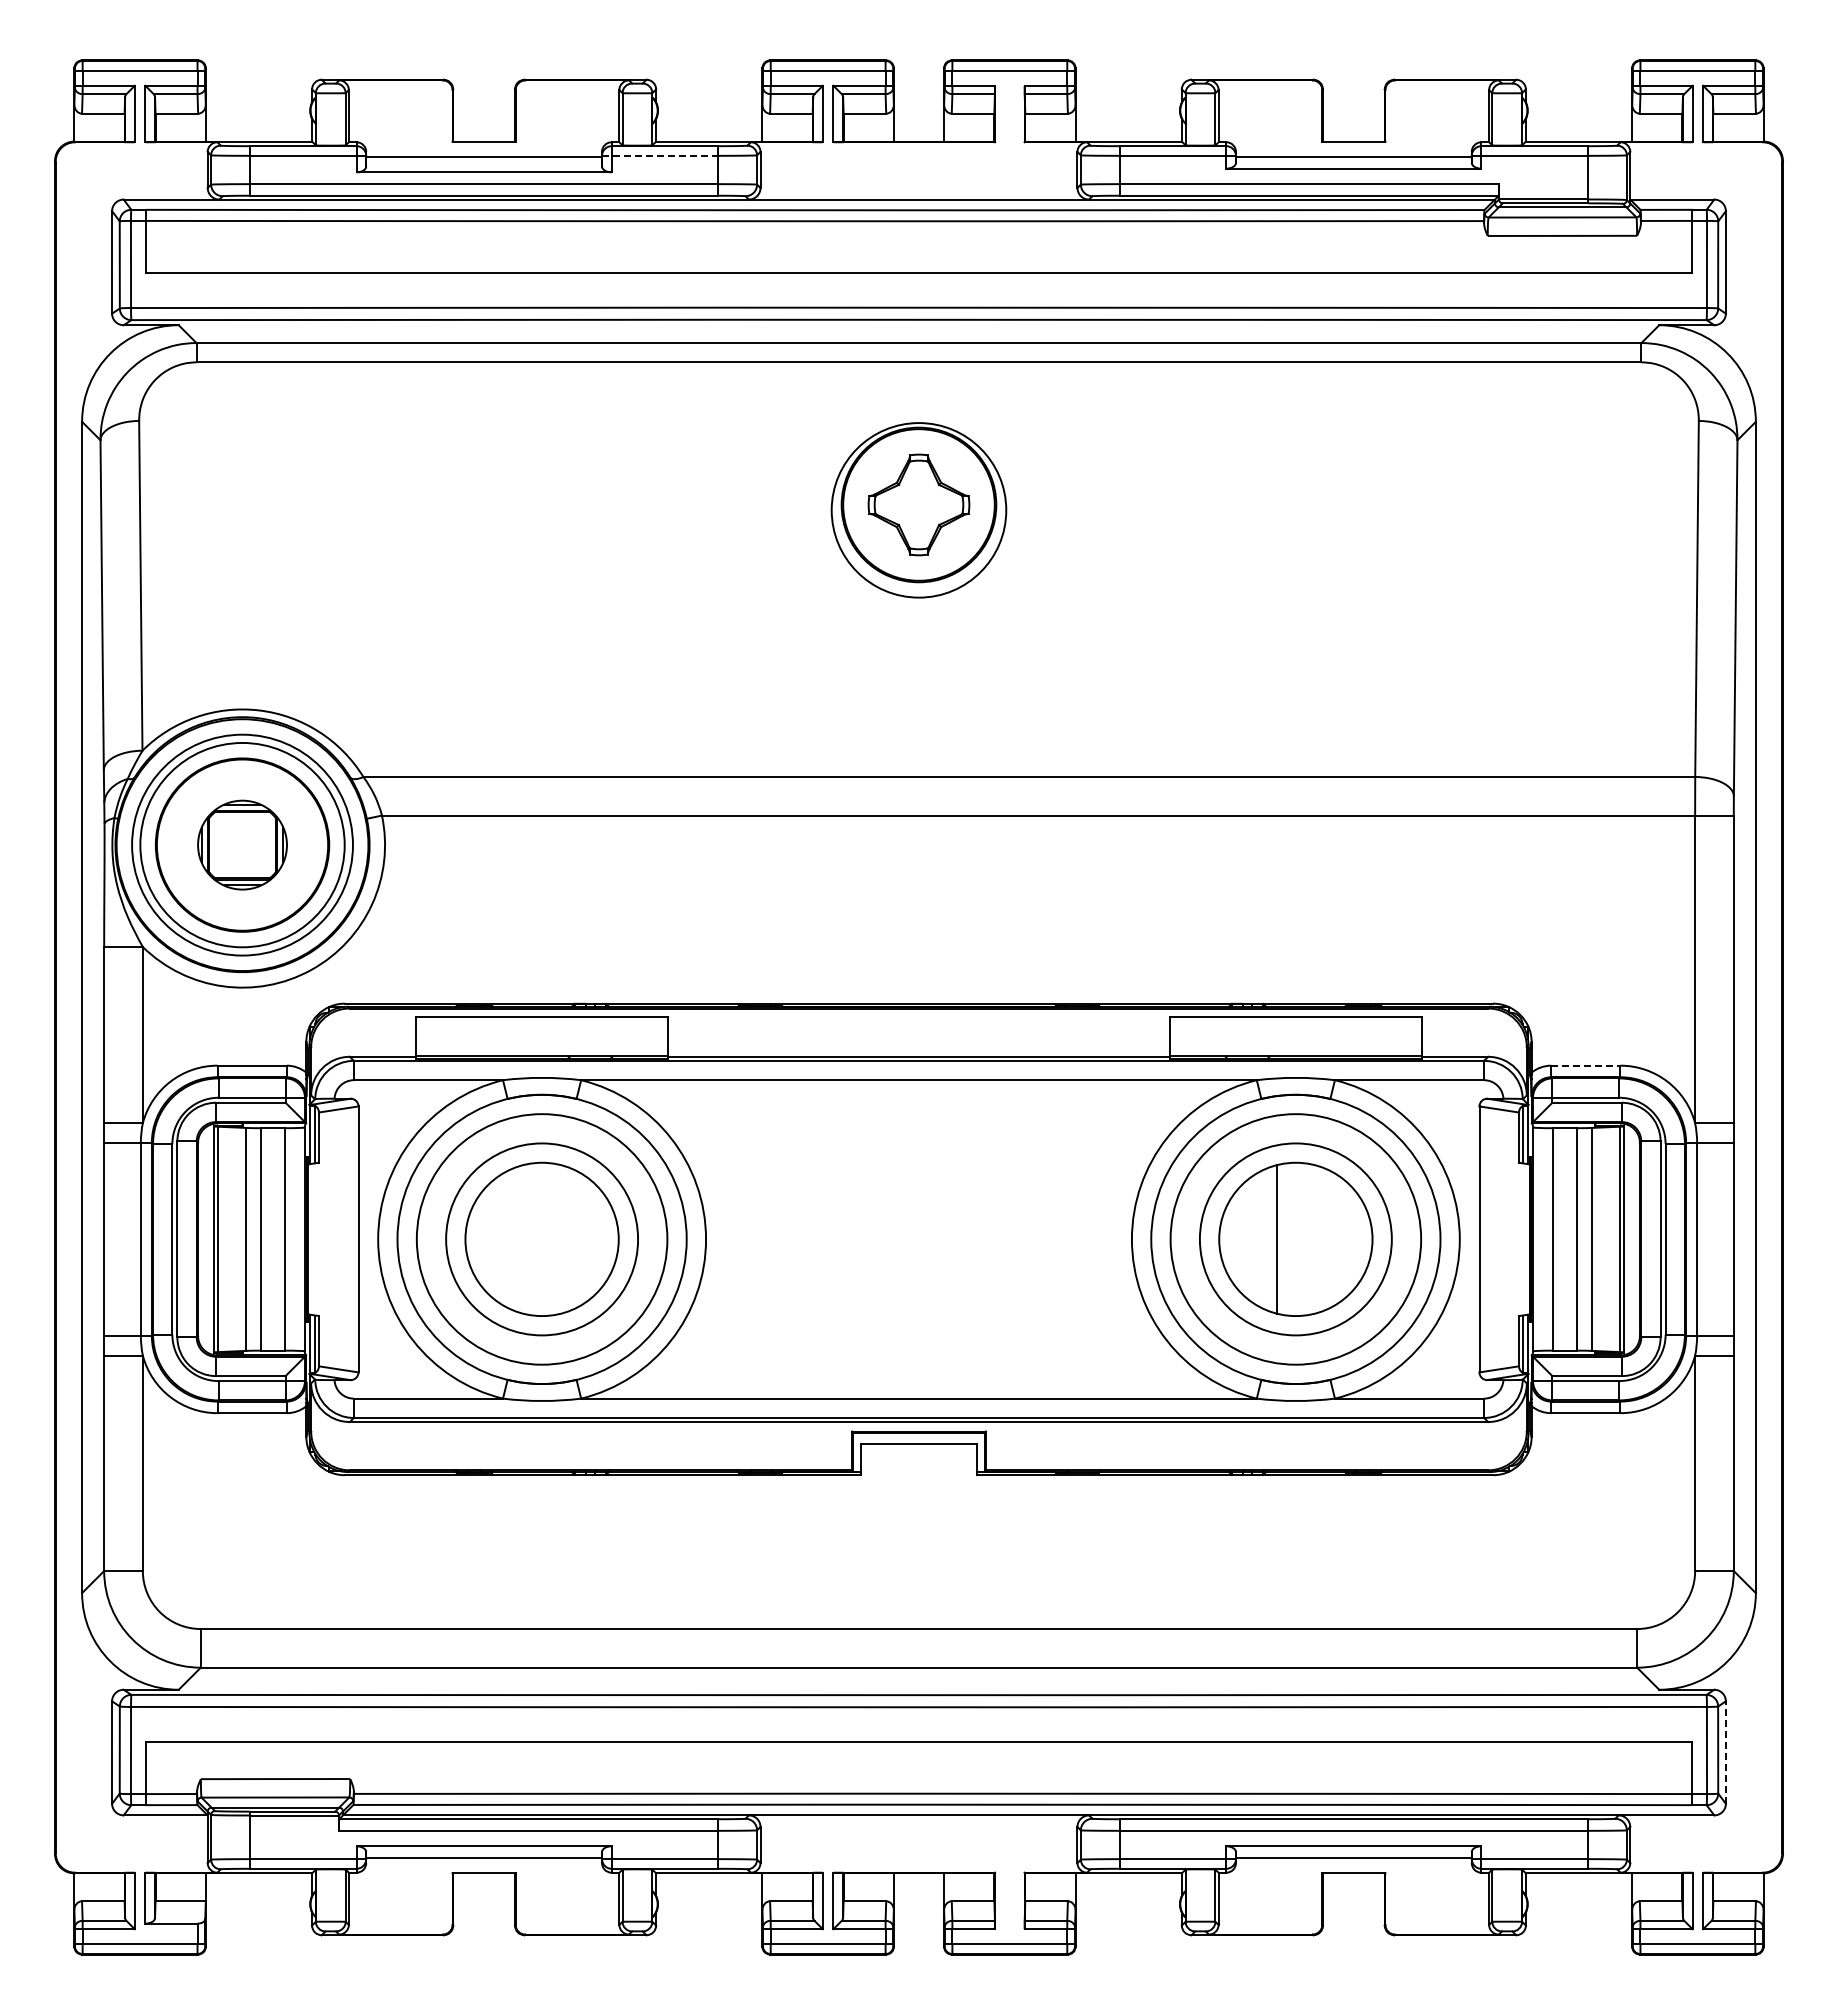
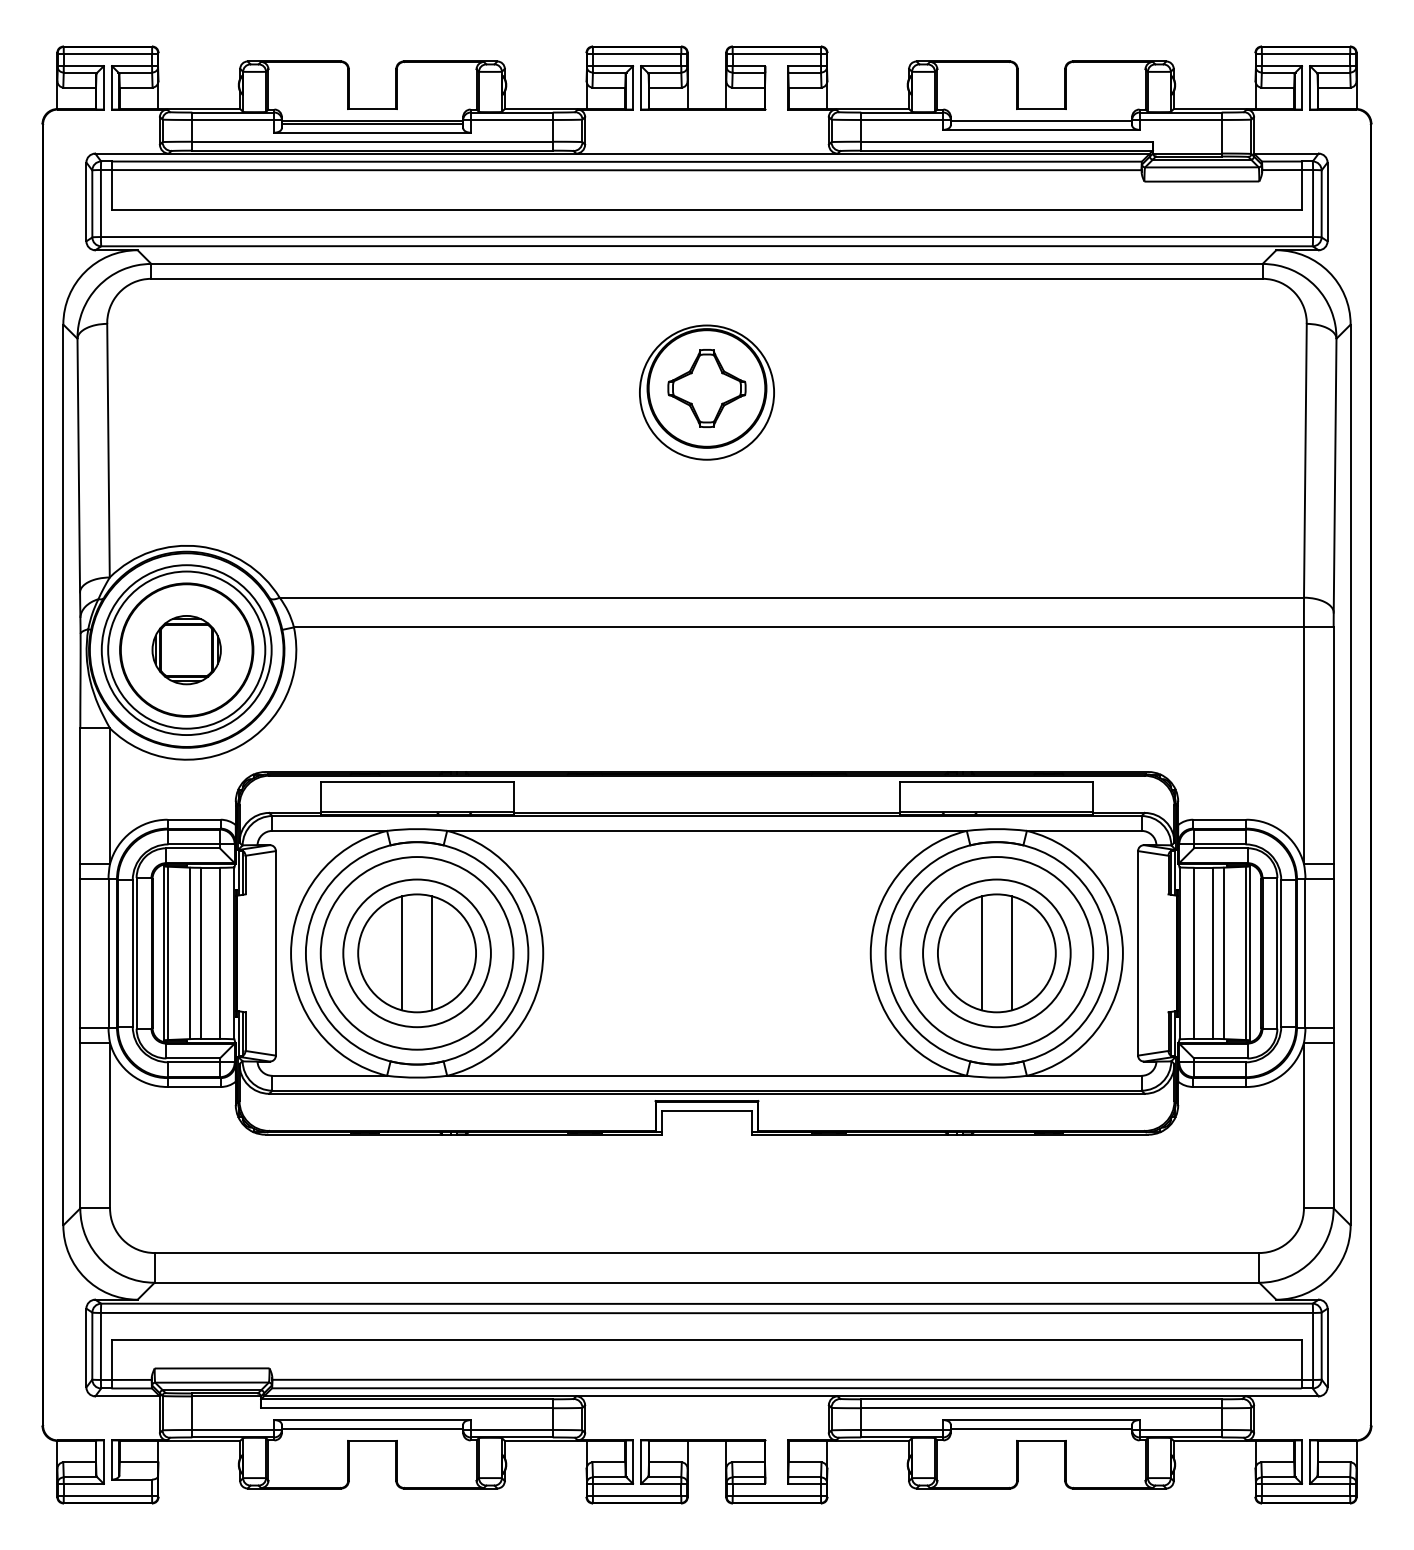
line: (660, 155) -> (508, 119), dashed -> solid
line: (484, 160) -> (372, 123), added
line: (1585, 1065) -> (1219, 819), dashed -> solid
line: (522, 1239) -> (402, 953), added
line: (561, 1239) -> (432, 953), added
line: (1315, 1239) -> (1011, 953), added
line: (1725, 1752) -> (1327, 1347), dashed -> solid

